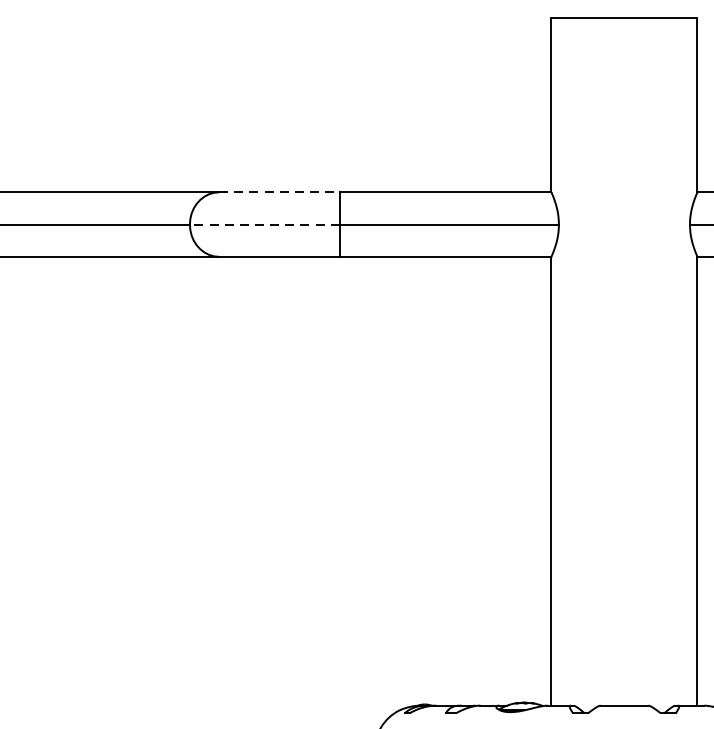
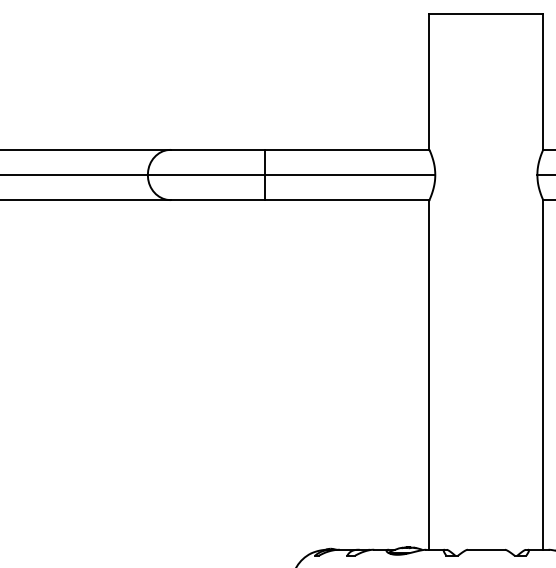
line: (279, 191) -> (217, 149), dashed -> solid
line: (263, 225) -> (205, 175), dashed -> solid

